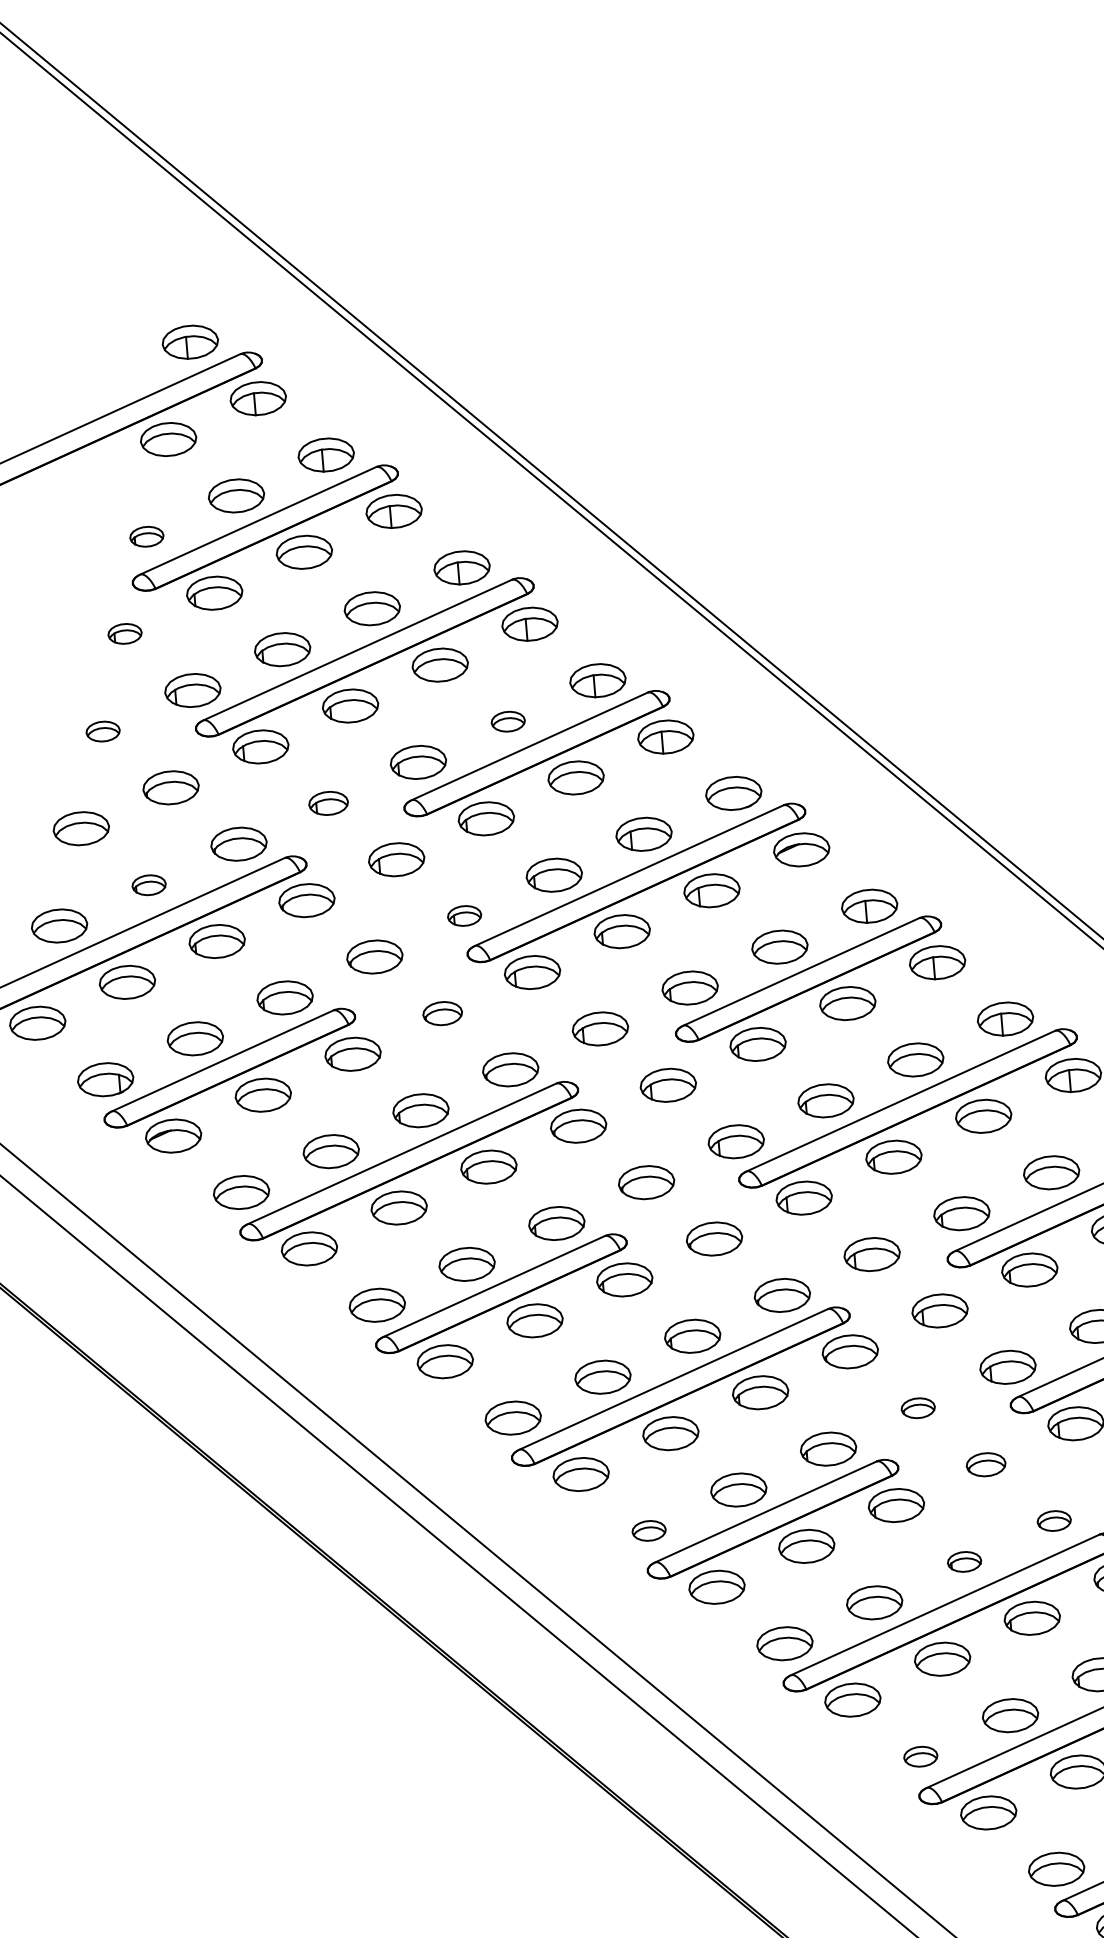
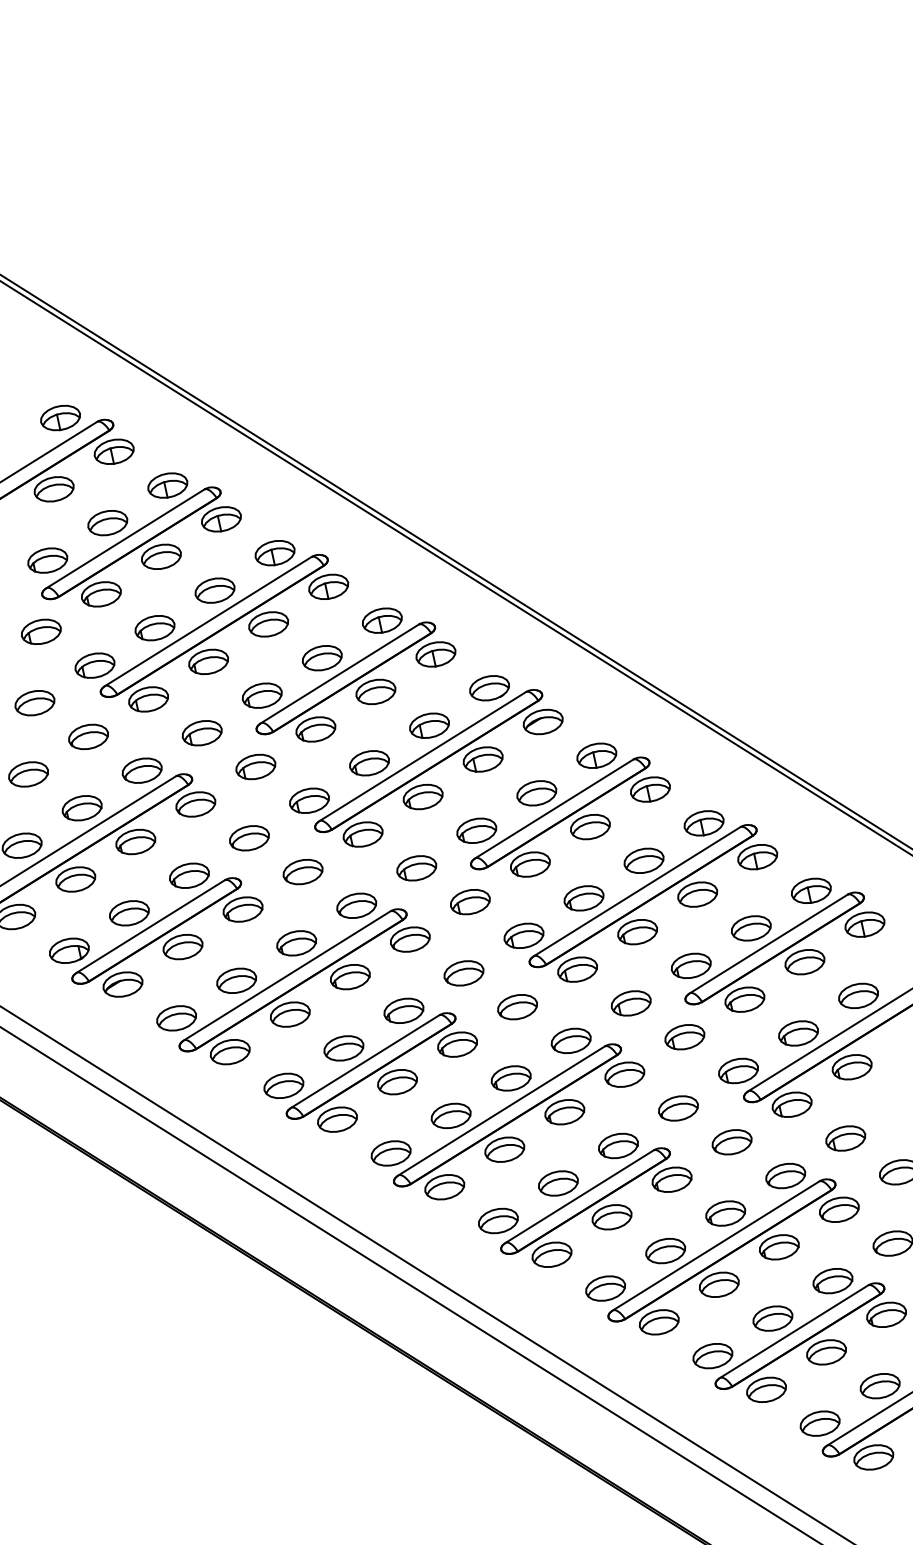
part: (146, 536) -> (47, 560), size x1.67
part: (125, 633) -> (41, 631), size x1.67
part: (508, 722) -> (322, 658), size x1.67
part: (102, 731) -> (34, 703), size x1.67
part: (327, 803) -> (201, 733), size x1.43
part: (148, 885) -> (81, 808), size x1.67
part: (464, 915) -> (309, 800), size x1.67
part: (441, 1013) -> (302, 872), size x1.43
part: (918, 1408) -> (678, 1108), size x1.67
part: (985, 1464) -> (731, 1142), size x1.43
part: (1053, 1520) -> (785, 1175), size x1.67
part: (649, 1530) -> (498, 1220), size x1.67
part: (964, 1561) -> (725, 1213), size x1.67
part: (920, 1756) -> (712, 1356), size x1.67

